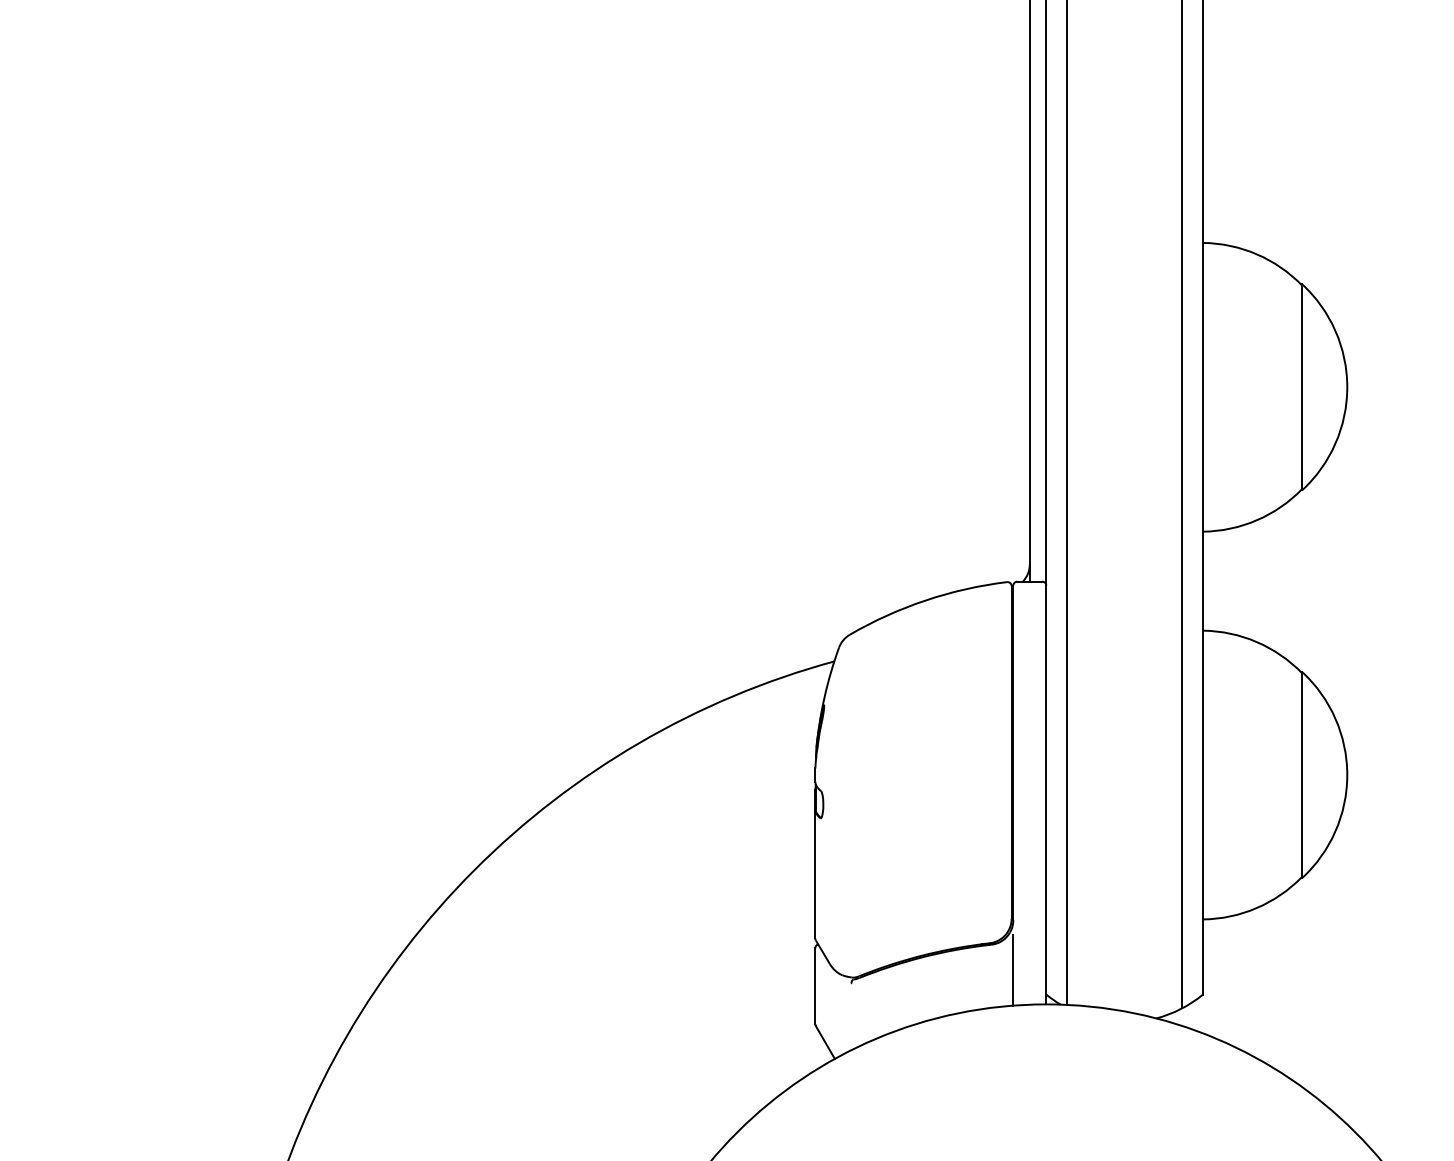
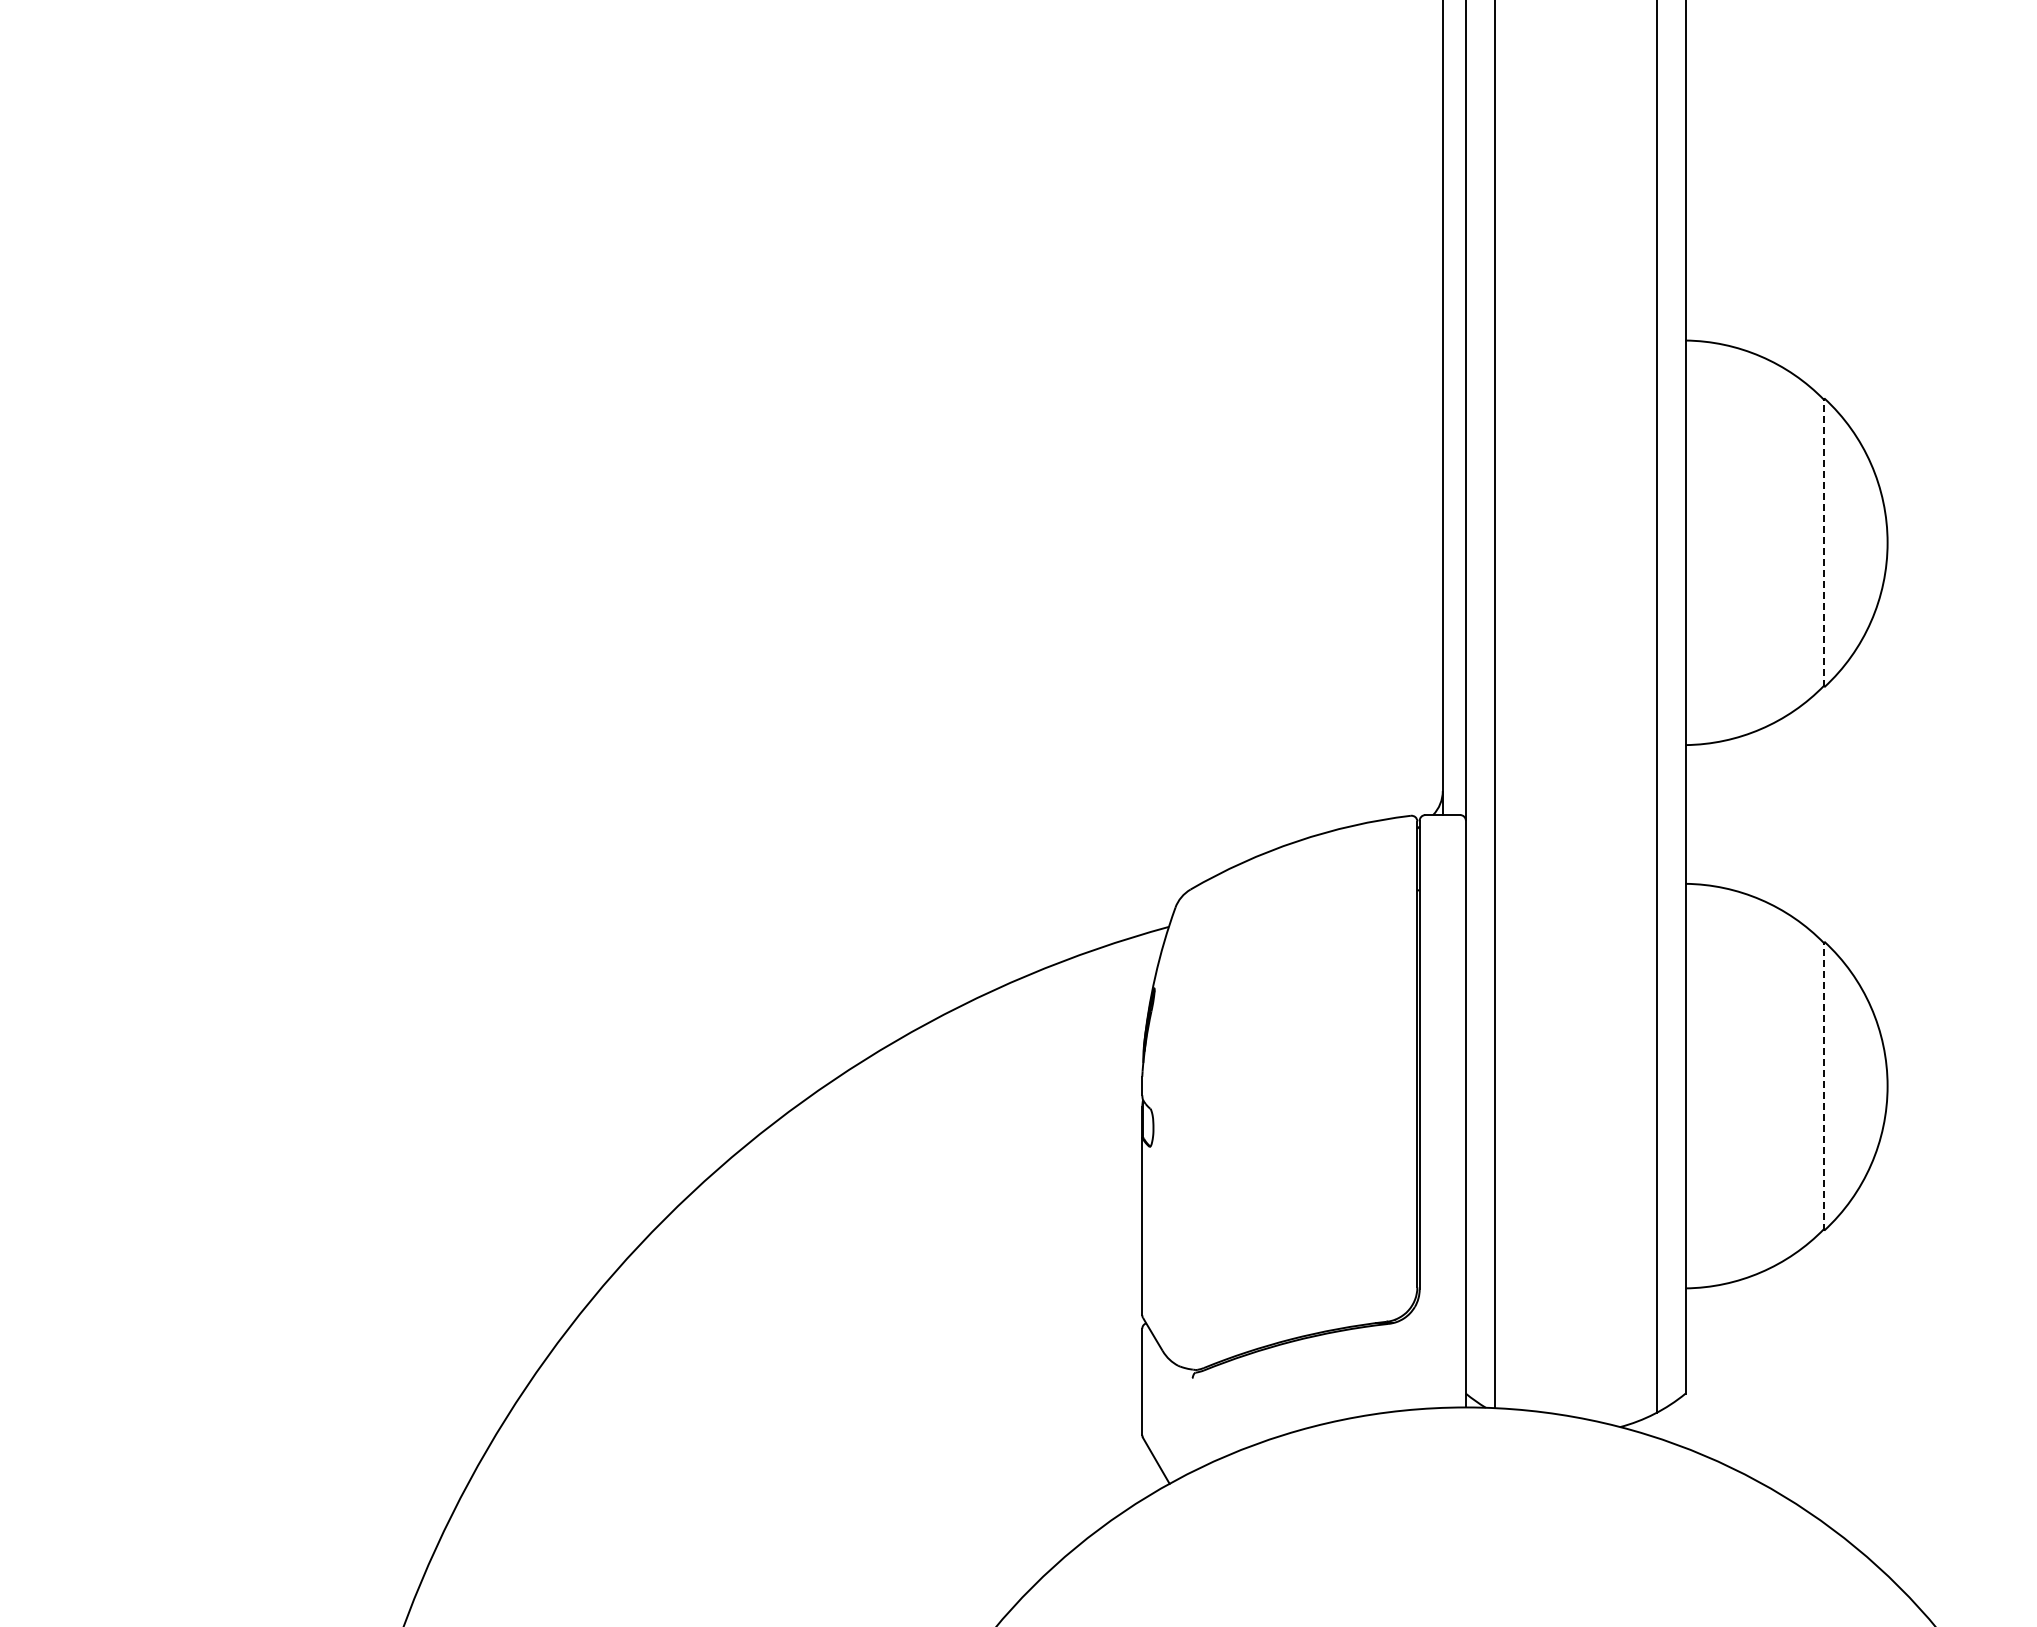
line: (1302, 387) -> (1824, 542), solid -> dashed
line: (1302, 774) -> (1824, 1085), solid -> dashed
line: (1013, 970) -> (1419, 1359), removed

